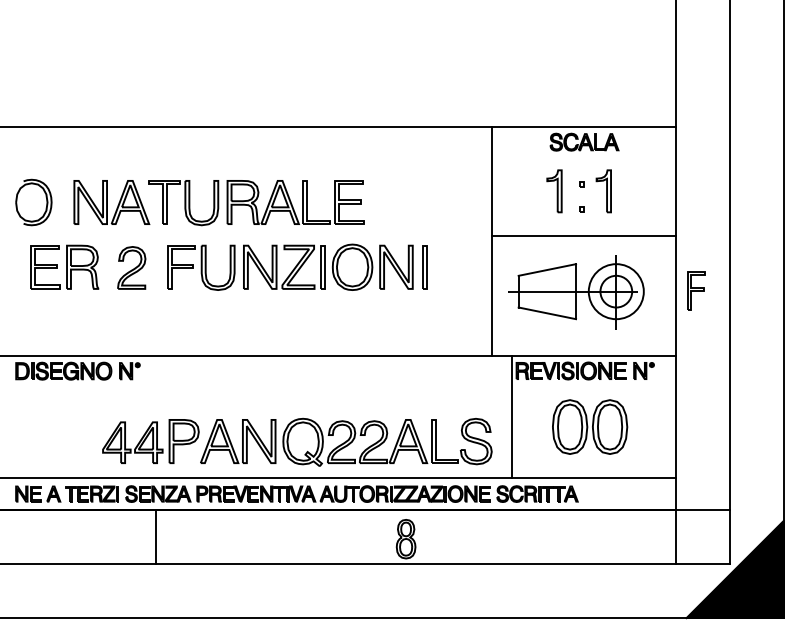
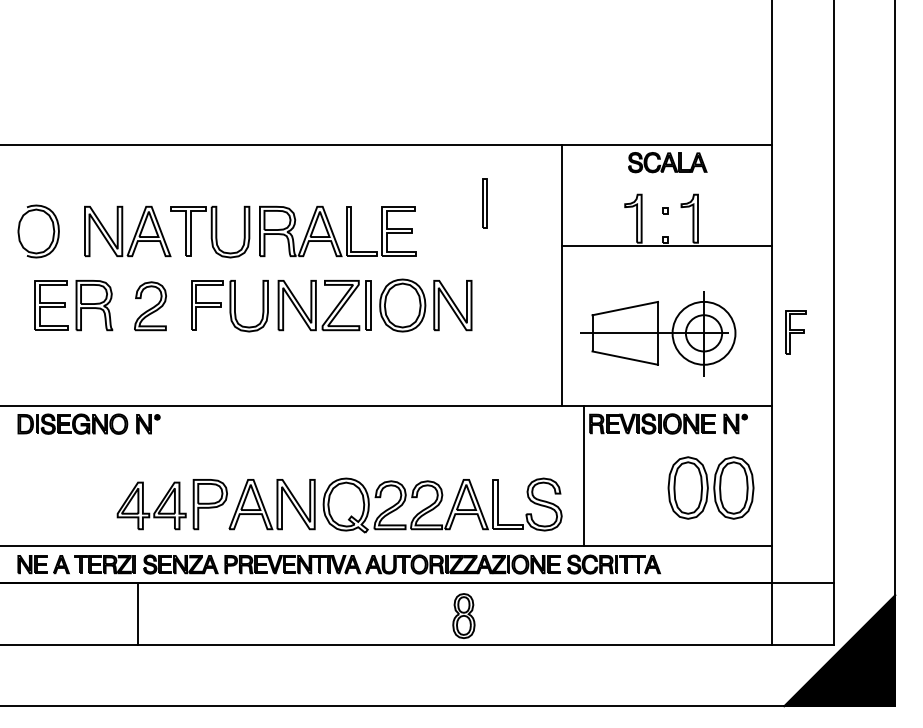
line: (583, 235) -> (666, 245), moved
part: (424, 267) -> (484, 203), moved
part: (589, 426) -> (710, 487), moved
line: (156, 536) -> (138, 613), moved

